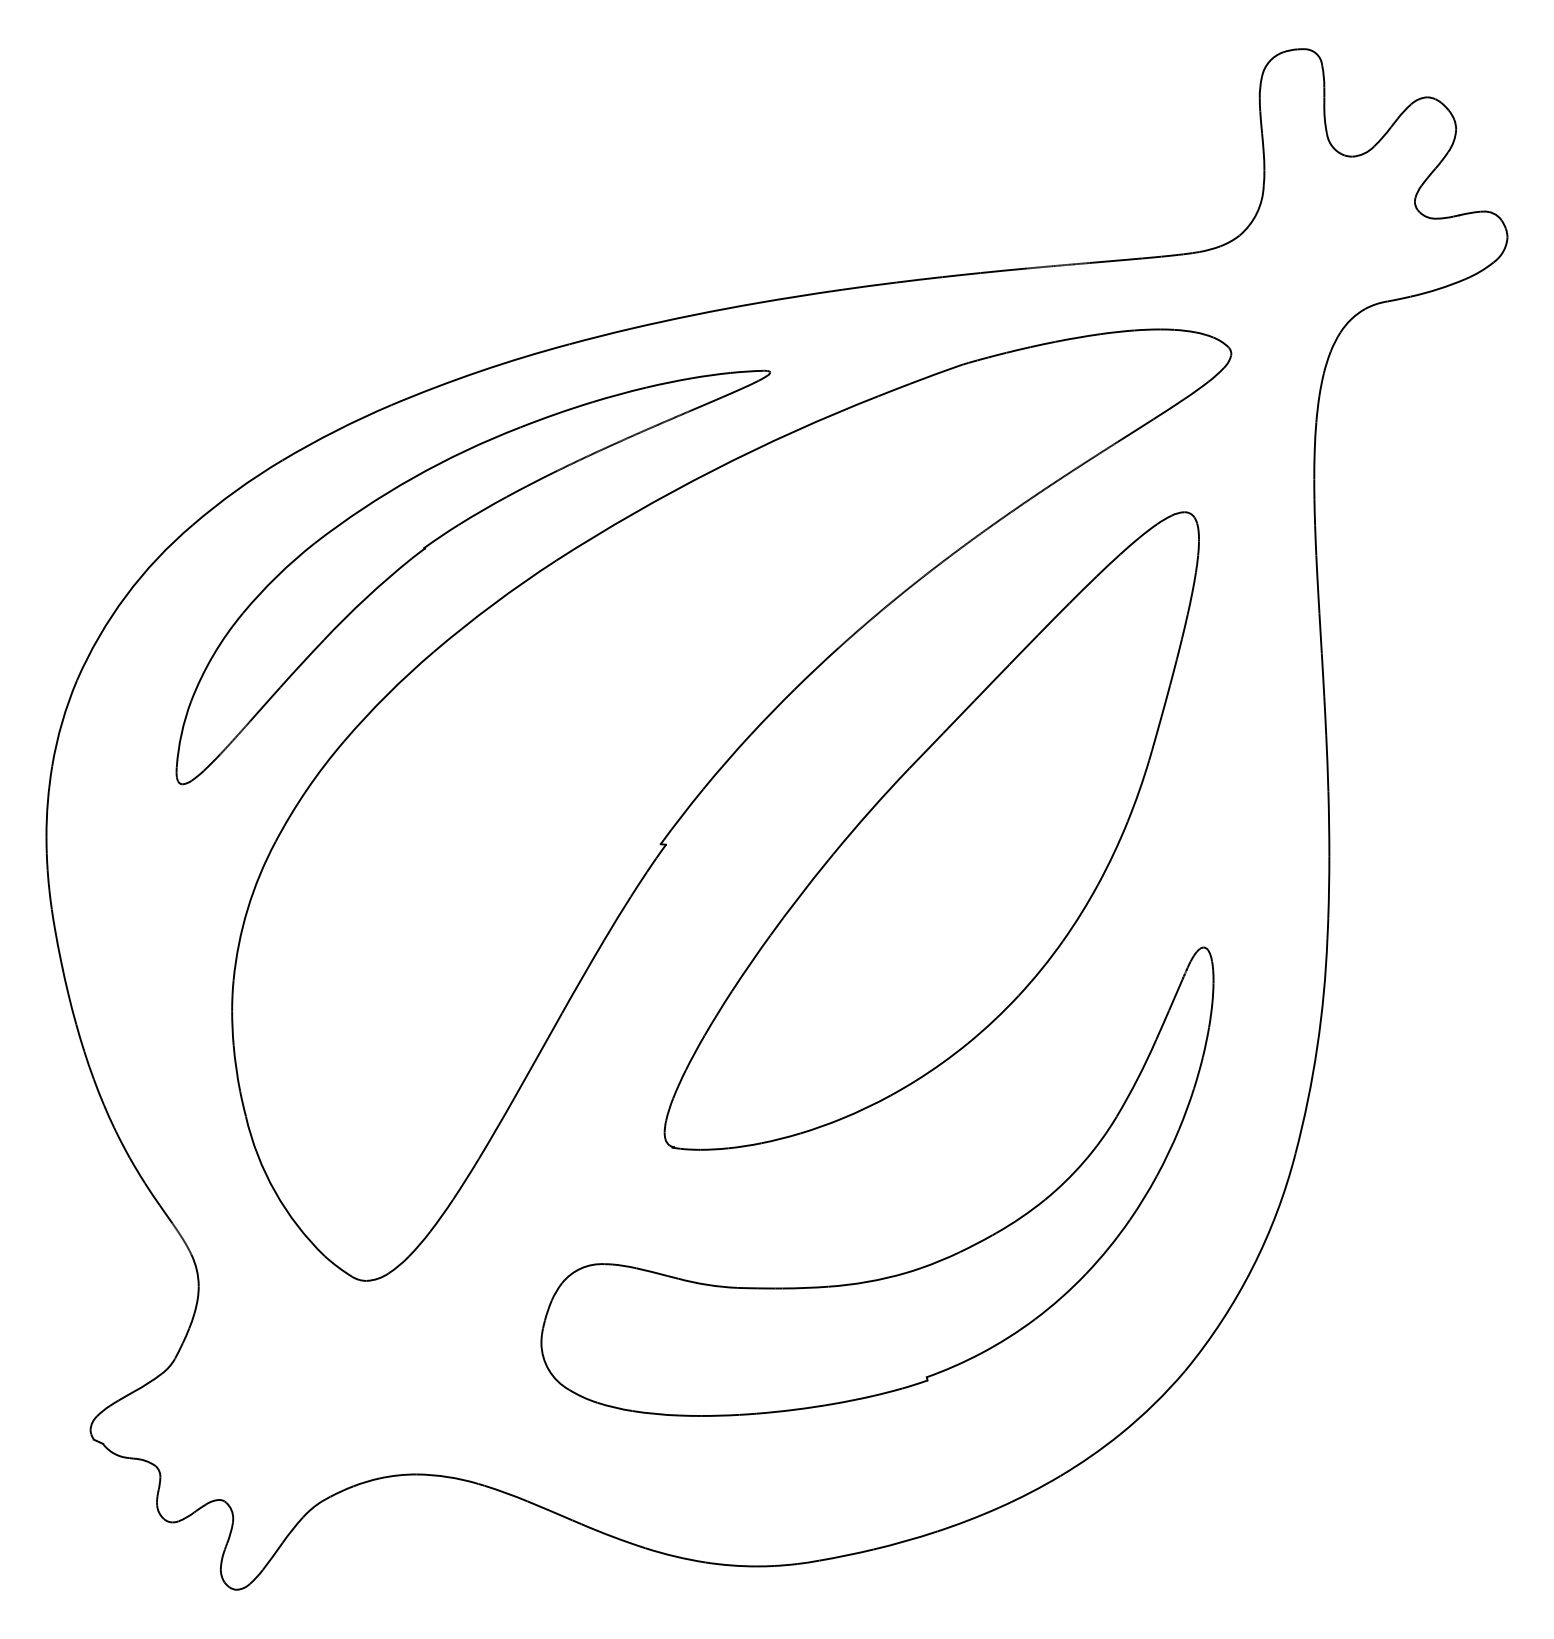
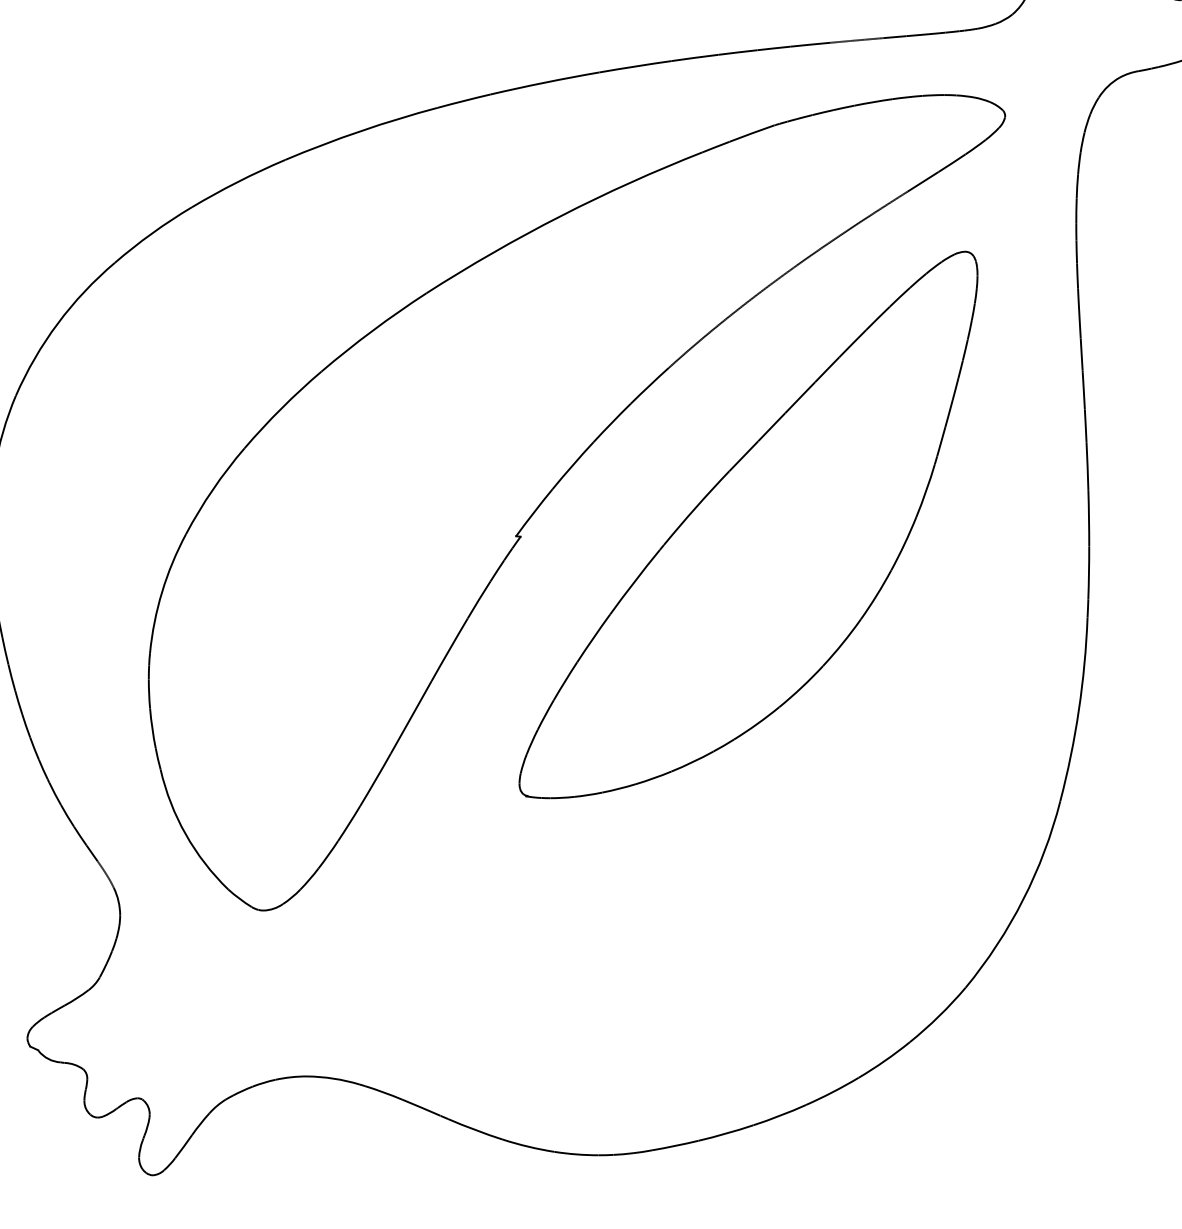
part: (444, 535) -> (330, 271), removed
part: (906, 1271) -> (726, 902), removed

